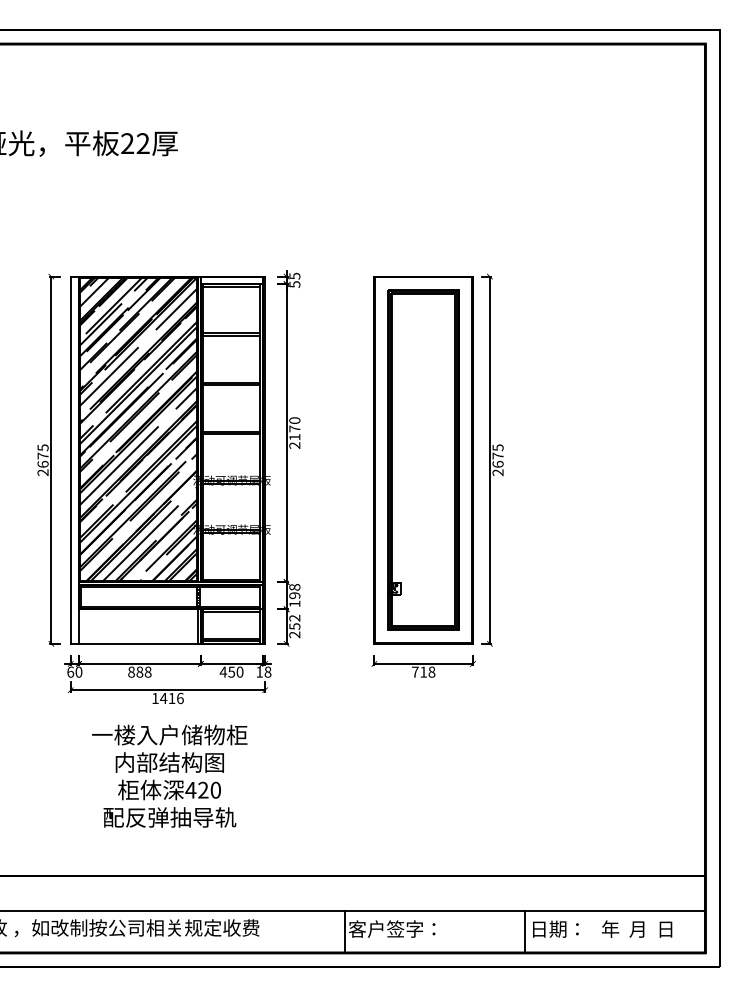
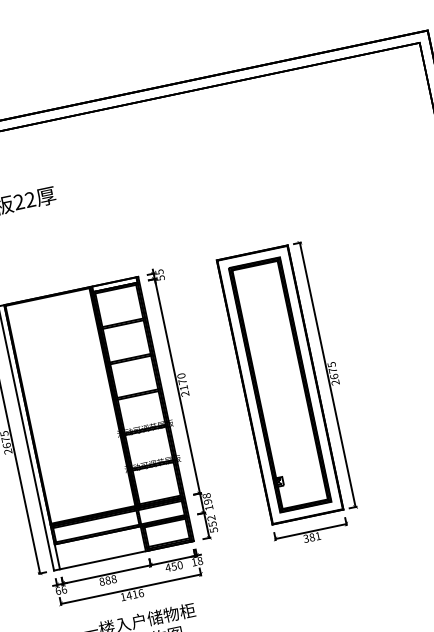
hatch: (138, 428) -> (70, 405), removed
text: (294, 634) -> (213, 529), 252 -> 552
text: (78, 671) -> (63, 589), 60 -> 66
text: (423, 671) -> (312, 536), 718 -> 381

